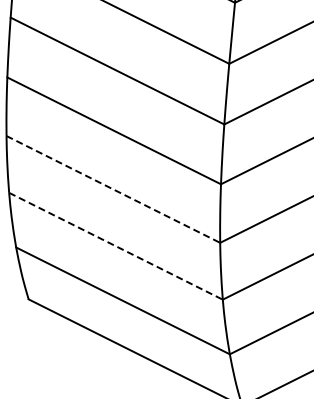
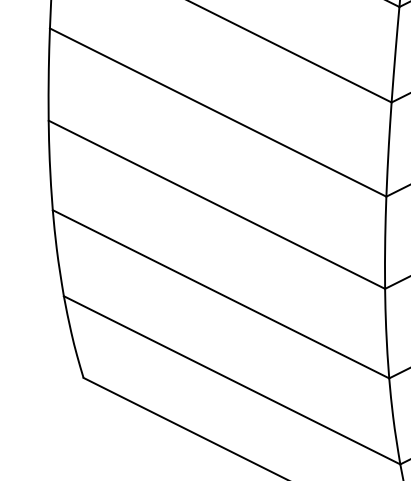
line: (113, 189) -> (217, 204), dashed -> solid
line: (116, 246) -> (221, 294), dashed -> solid

